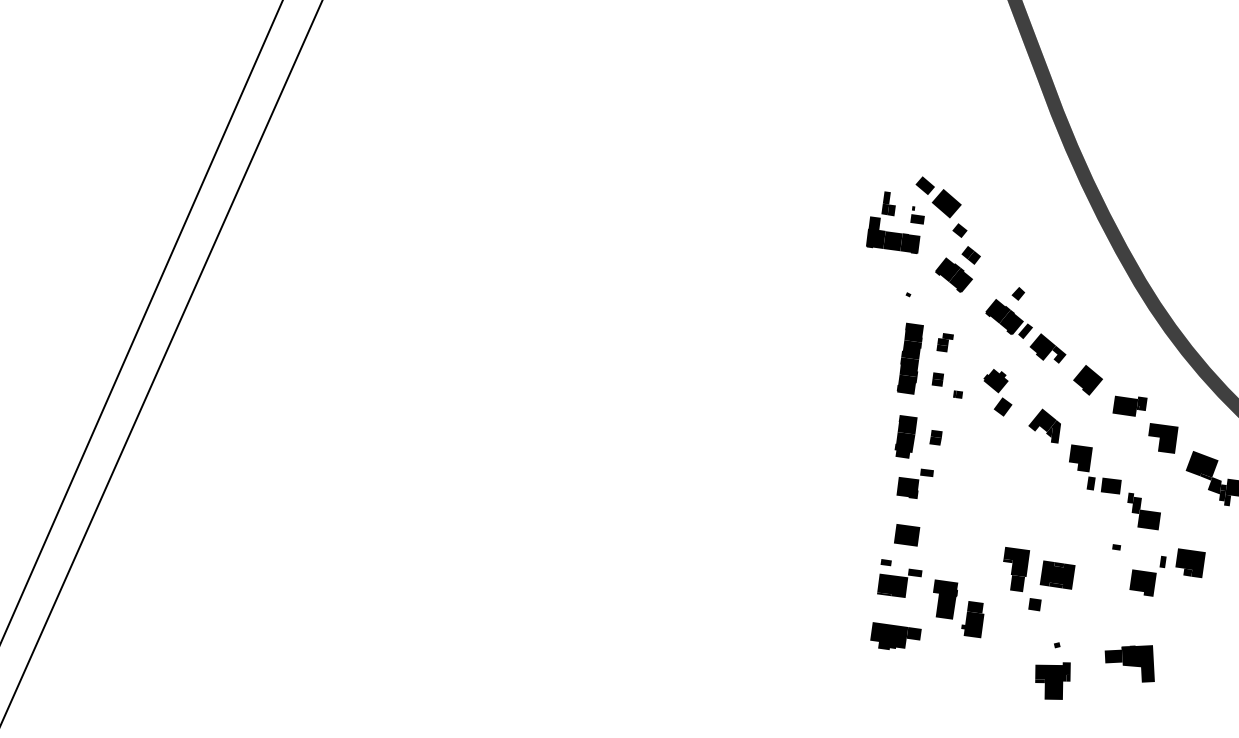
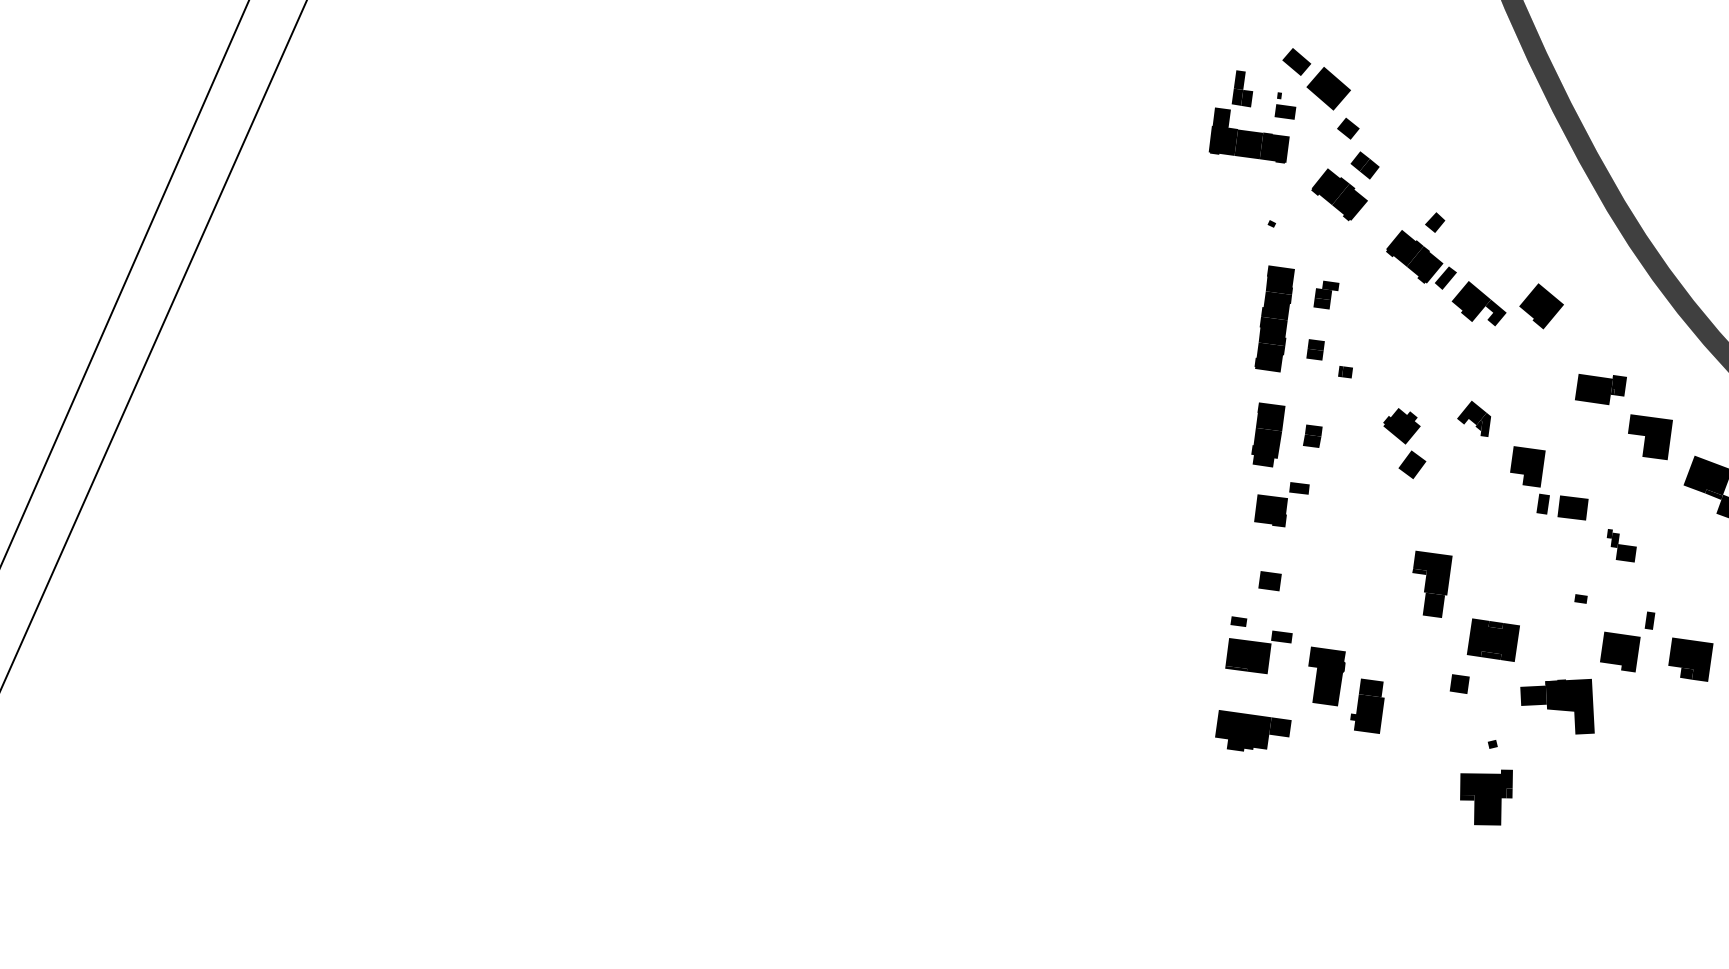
part: (1087, 380) -> (1540, 306), moved
part: (997, 392) -> (1404, 443), moved
part: (1044, 425) -> (1473, 418), size x0.7
part: (1143, 511) -> (1620, 545), size x0.6
part: (907, 535) -> (1270, 581), size x0.6
part: (1190, 563) -> (1690, 660), moved
part: (1016, 569) -> (1432, 584), moved
part: (1129, 663) -> (1557, 706), moved

